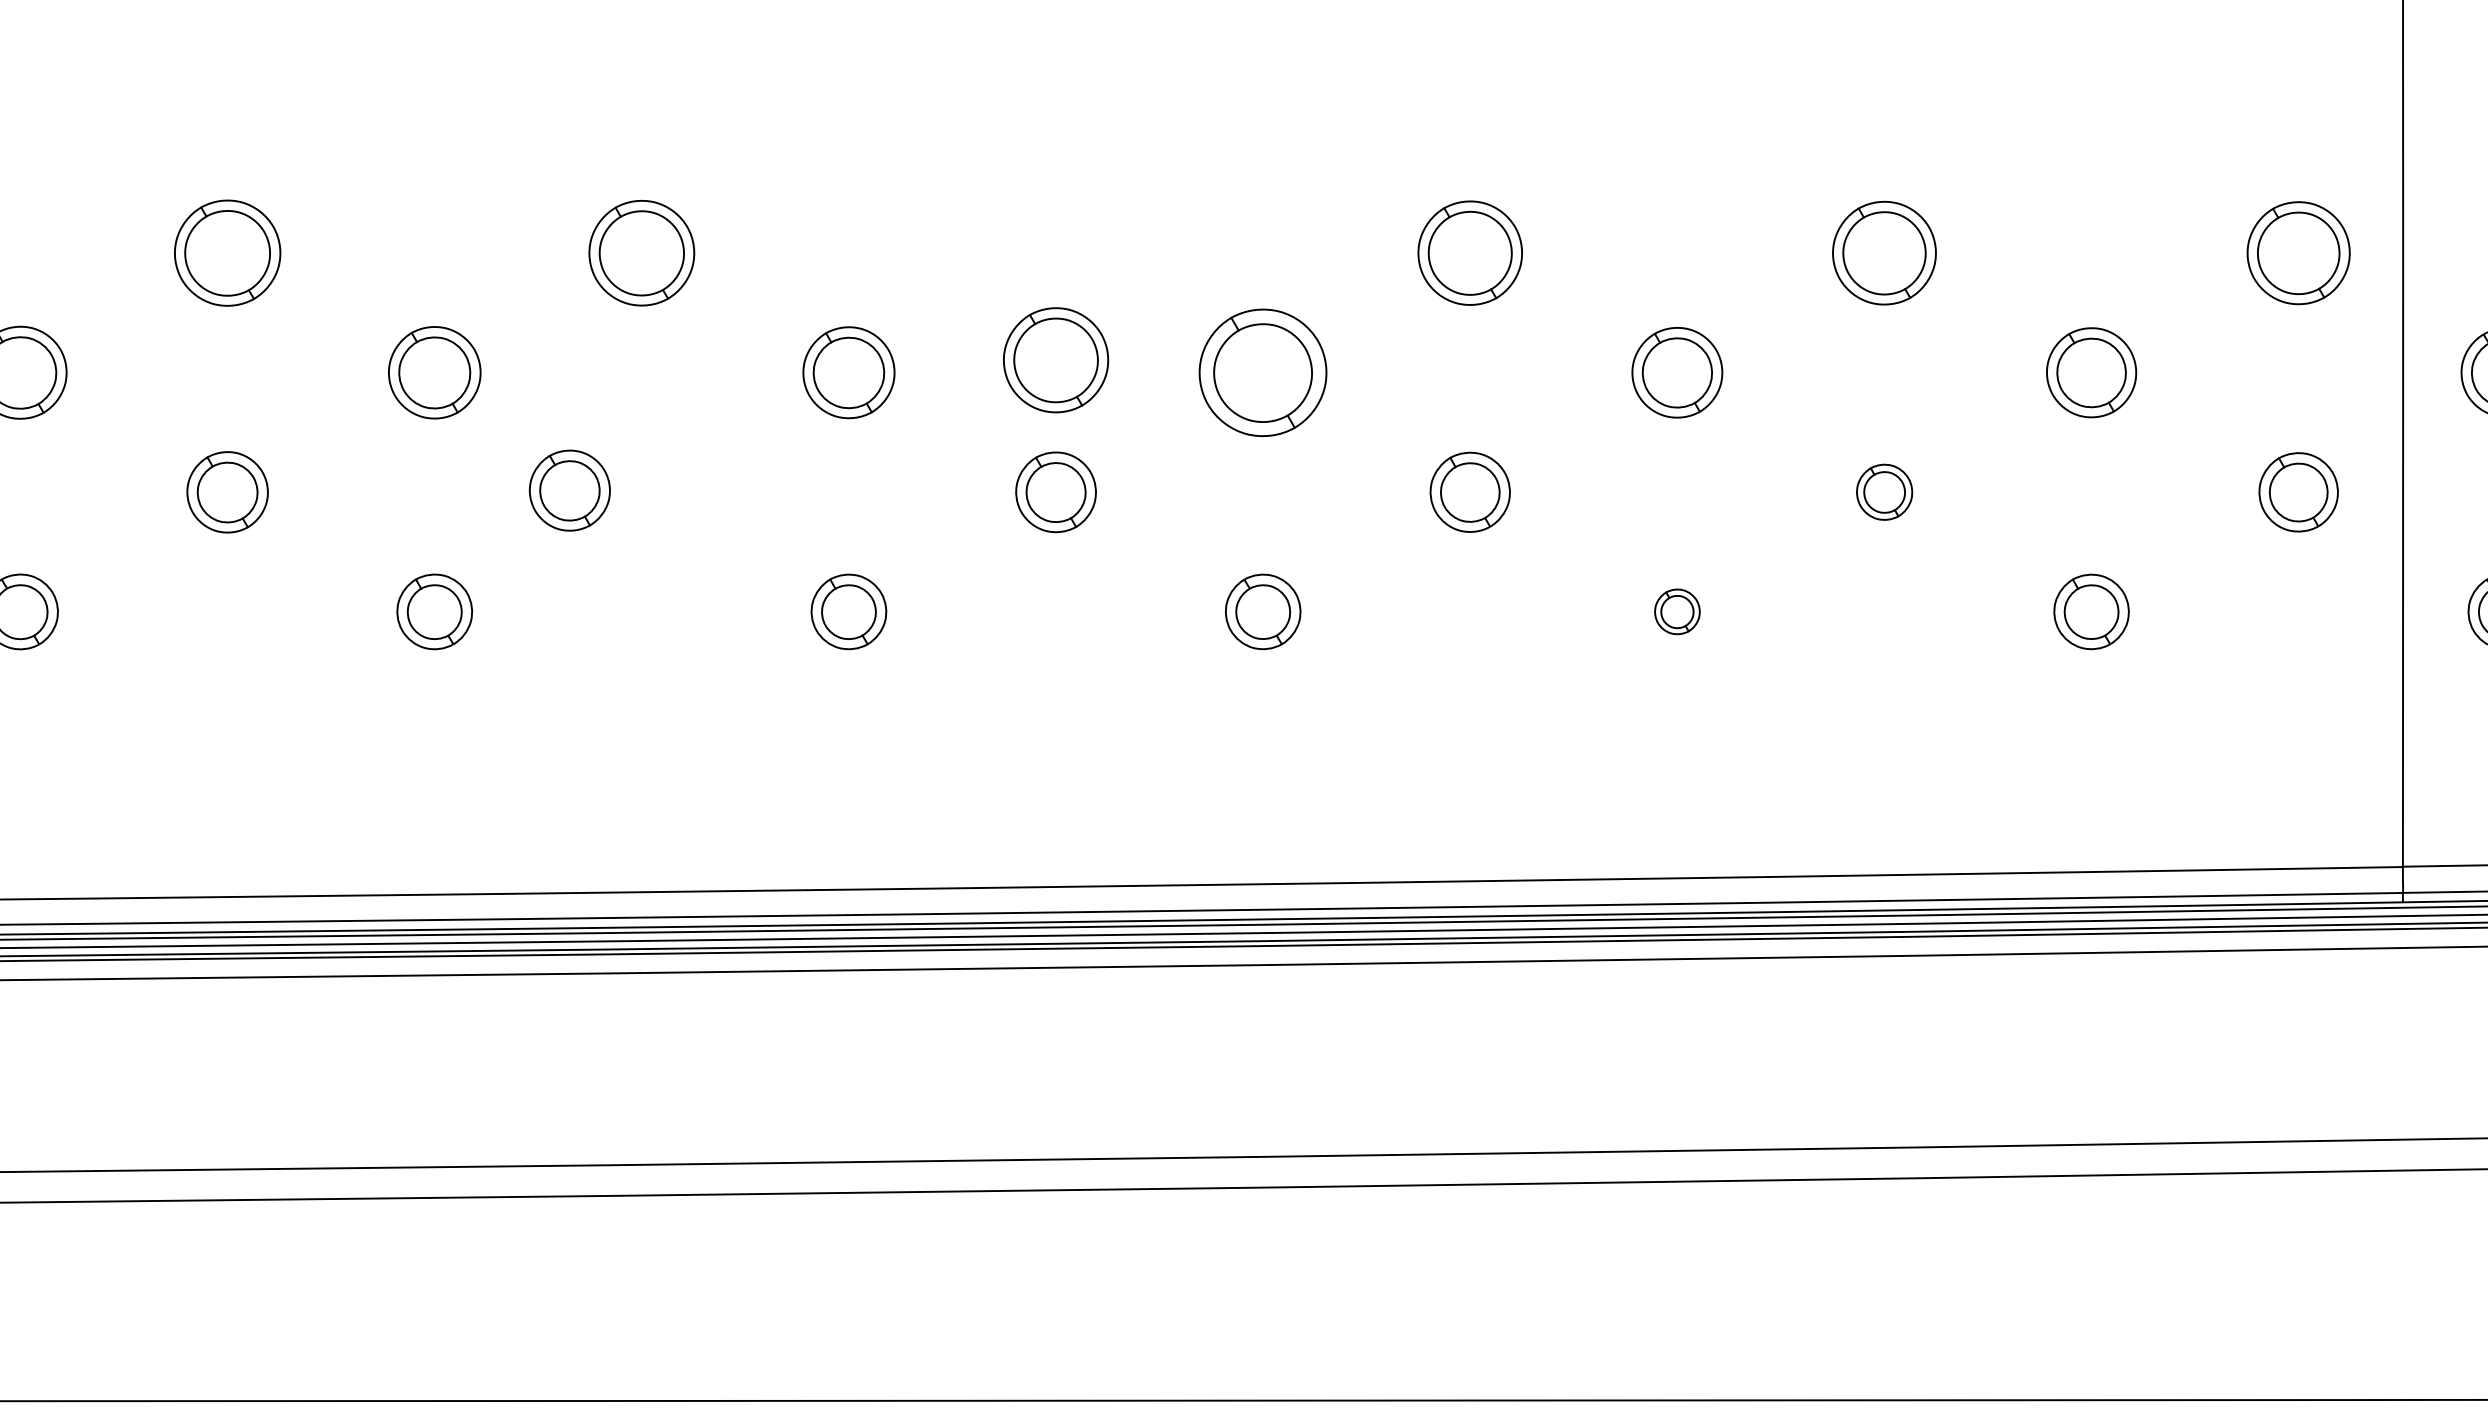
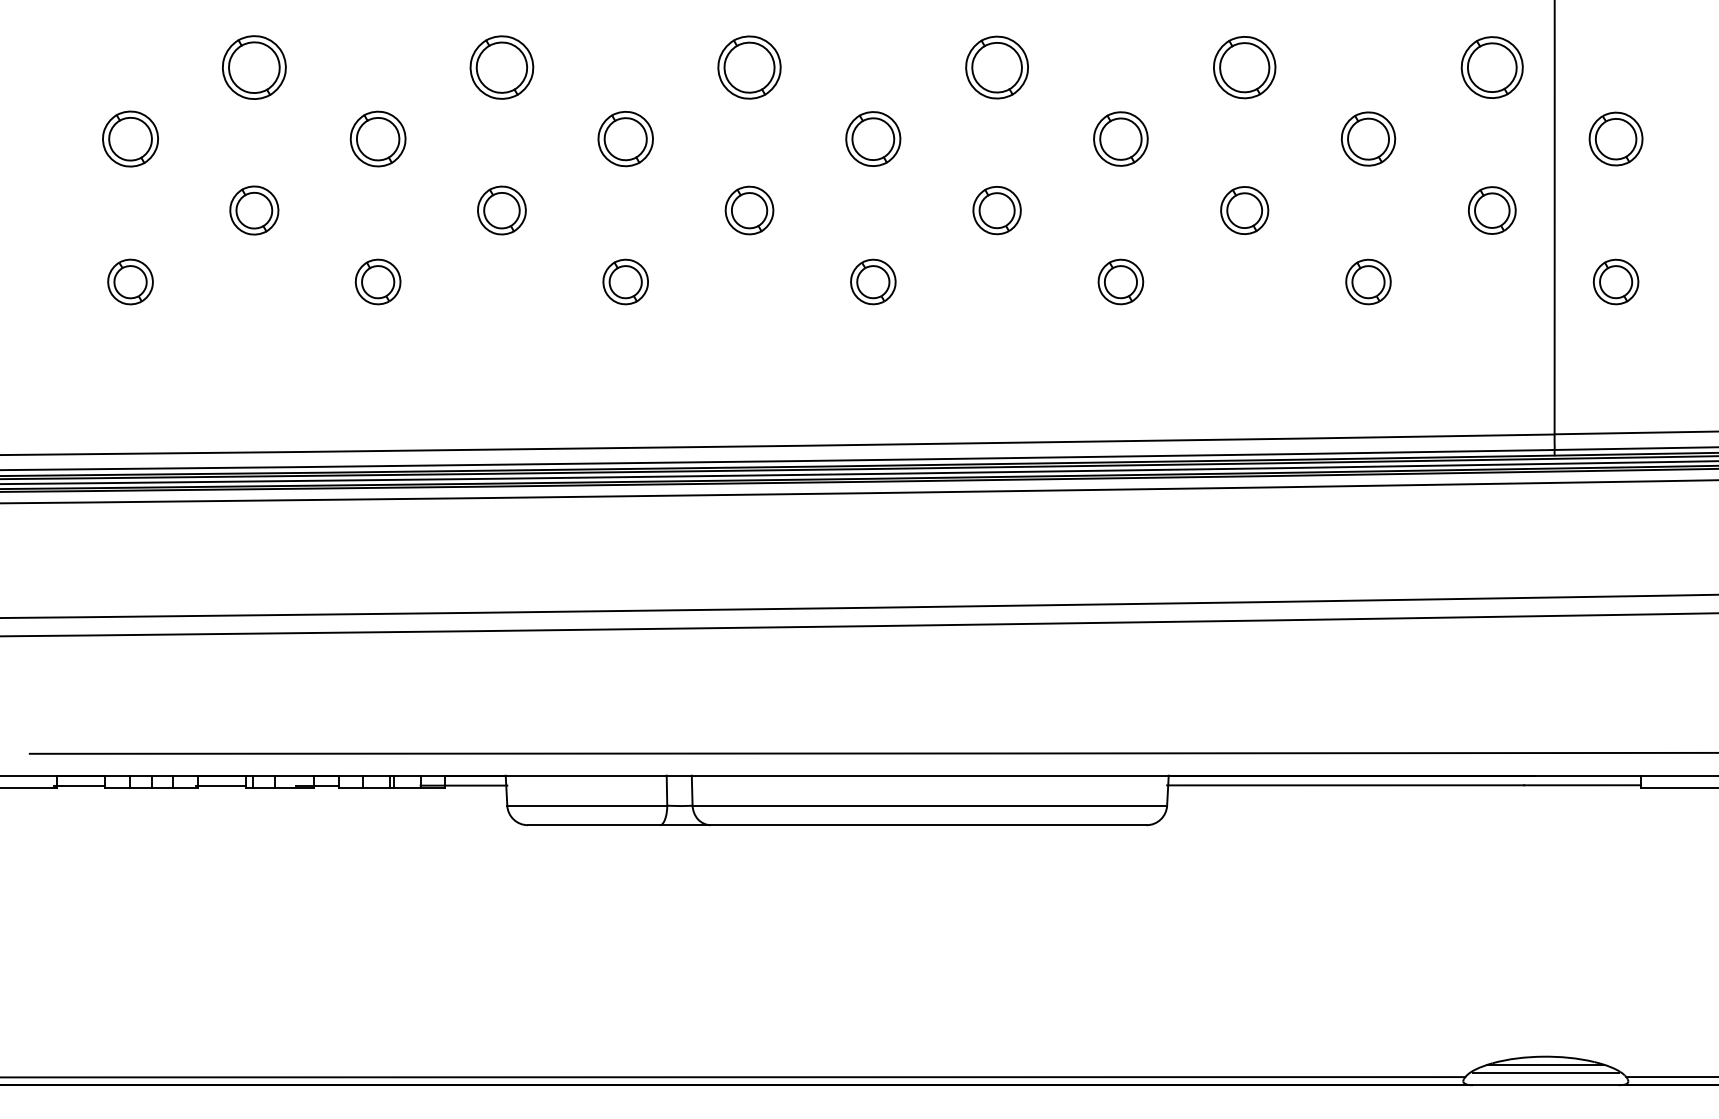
part: (1056, 360) -> (749, 67), moved
part: (1263, 371) -> (873, 138), size x0.71
part: (569, 490) -> (501, 210), moved
part: (1884, 492) -> (1244, 210), size x1.43
part: (1676, 611) -> (1120, 281), size x1.67

